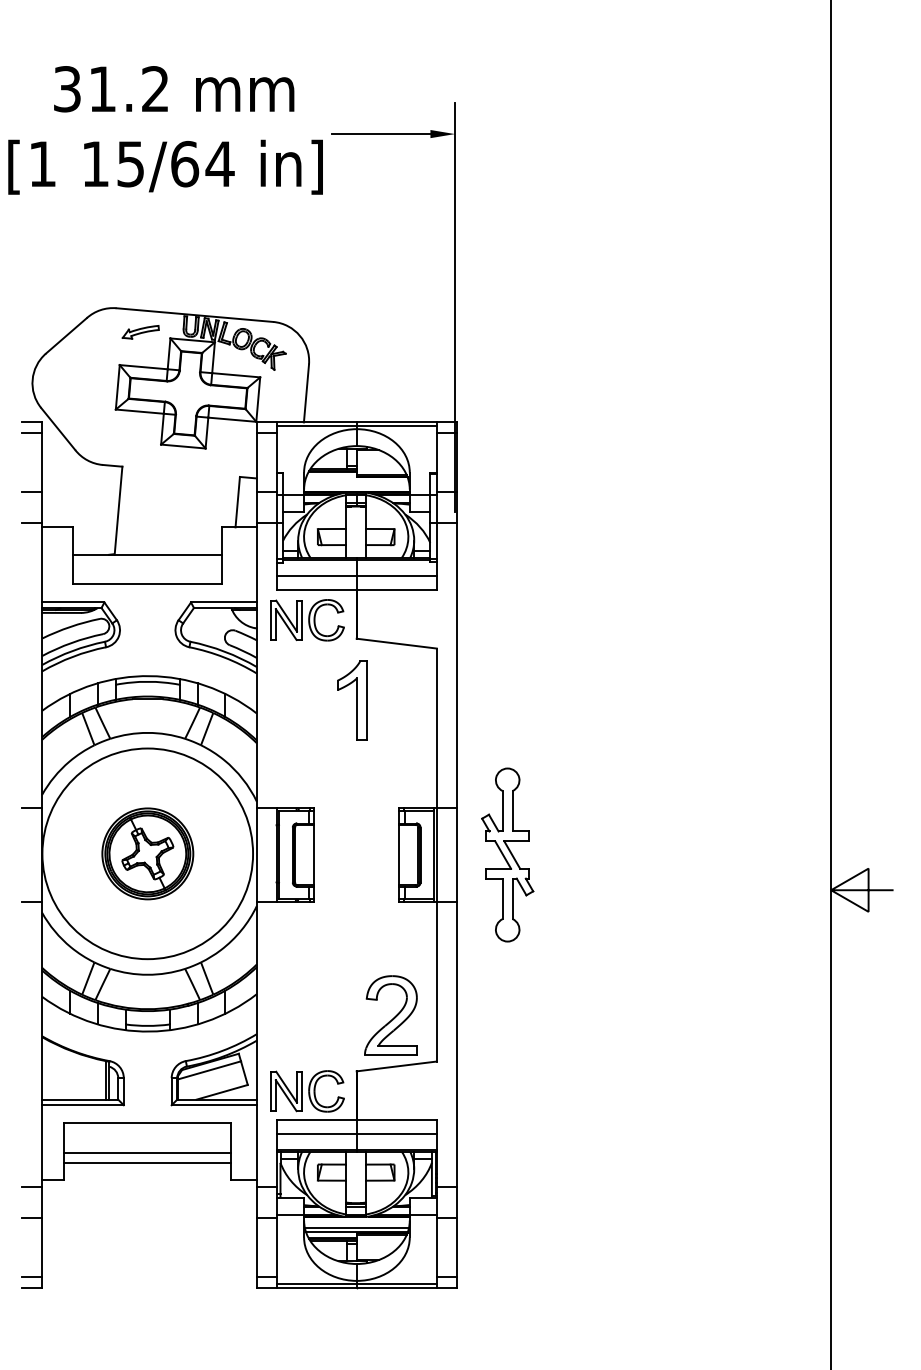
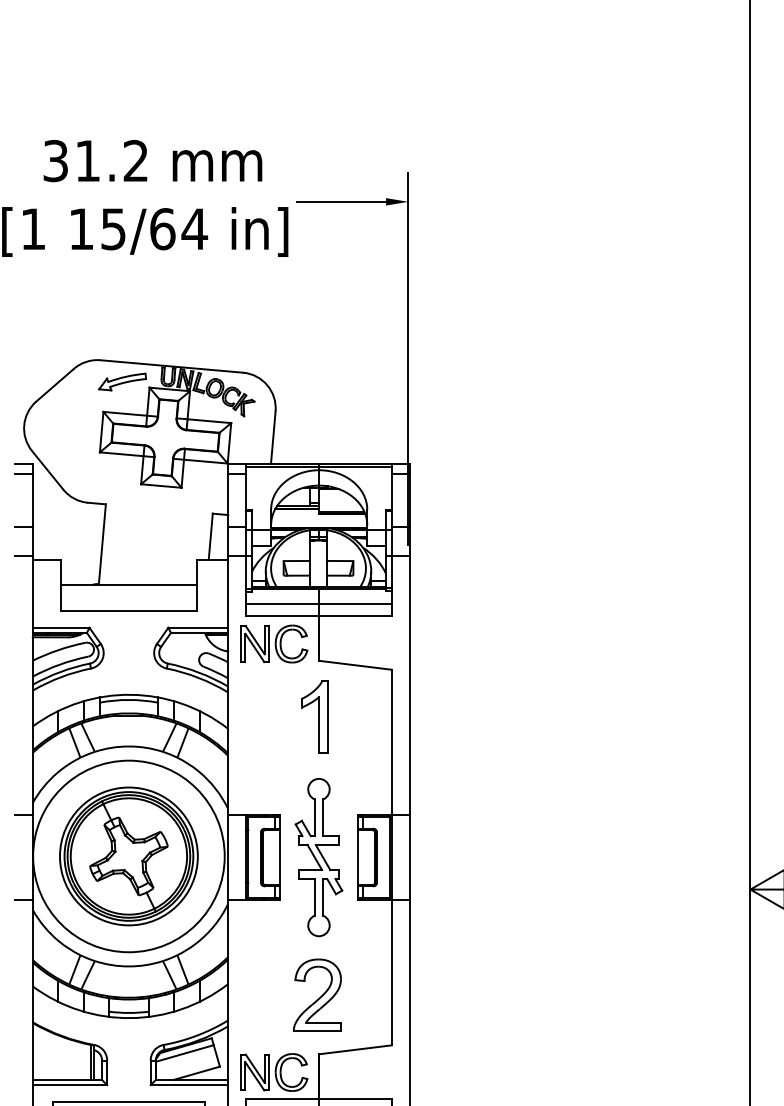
part: (140, 332) -> (122, 382), size x1.43
part: (147, 853) -> (128, 856), size x1.67
part: (507, 854) -> (318, 857), moved
part: (390, 1015) -> (316, 995), moved

